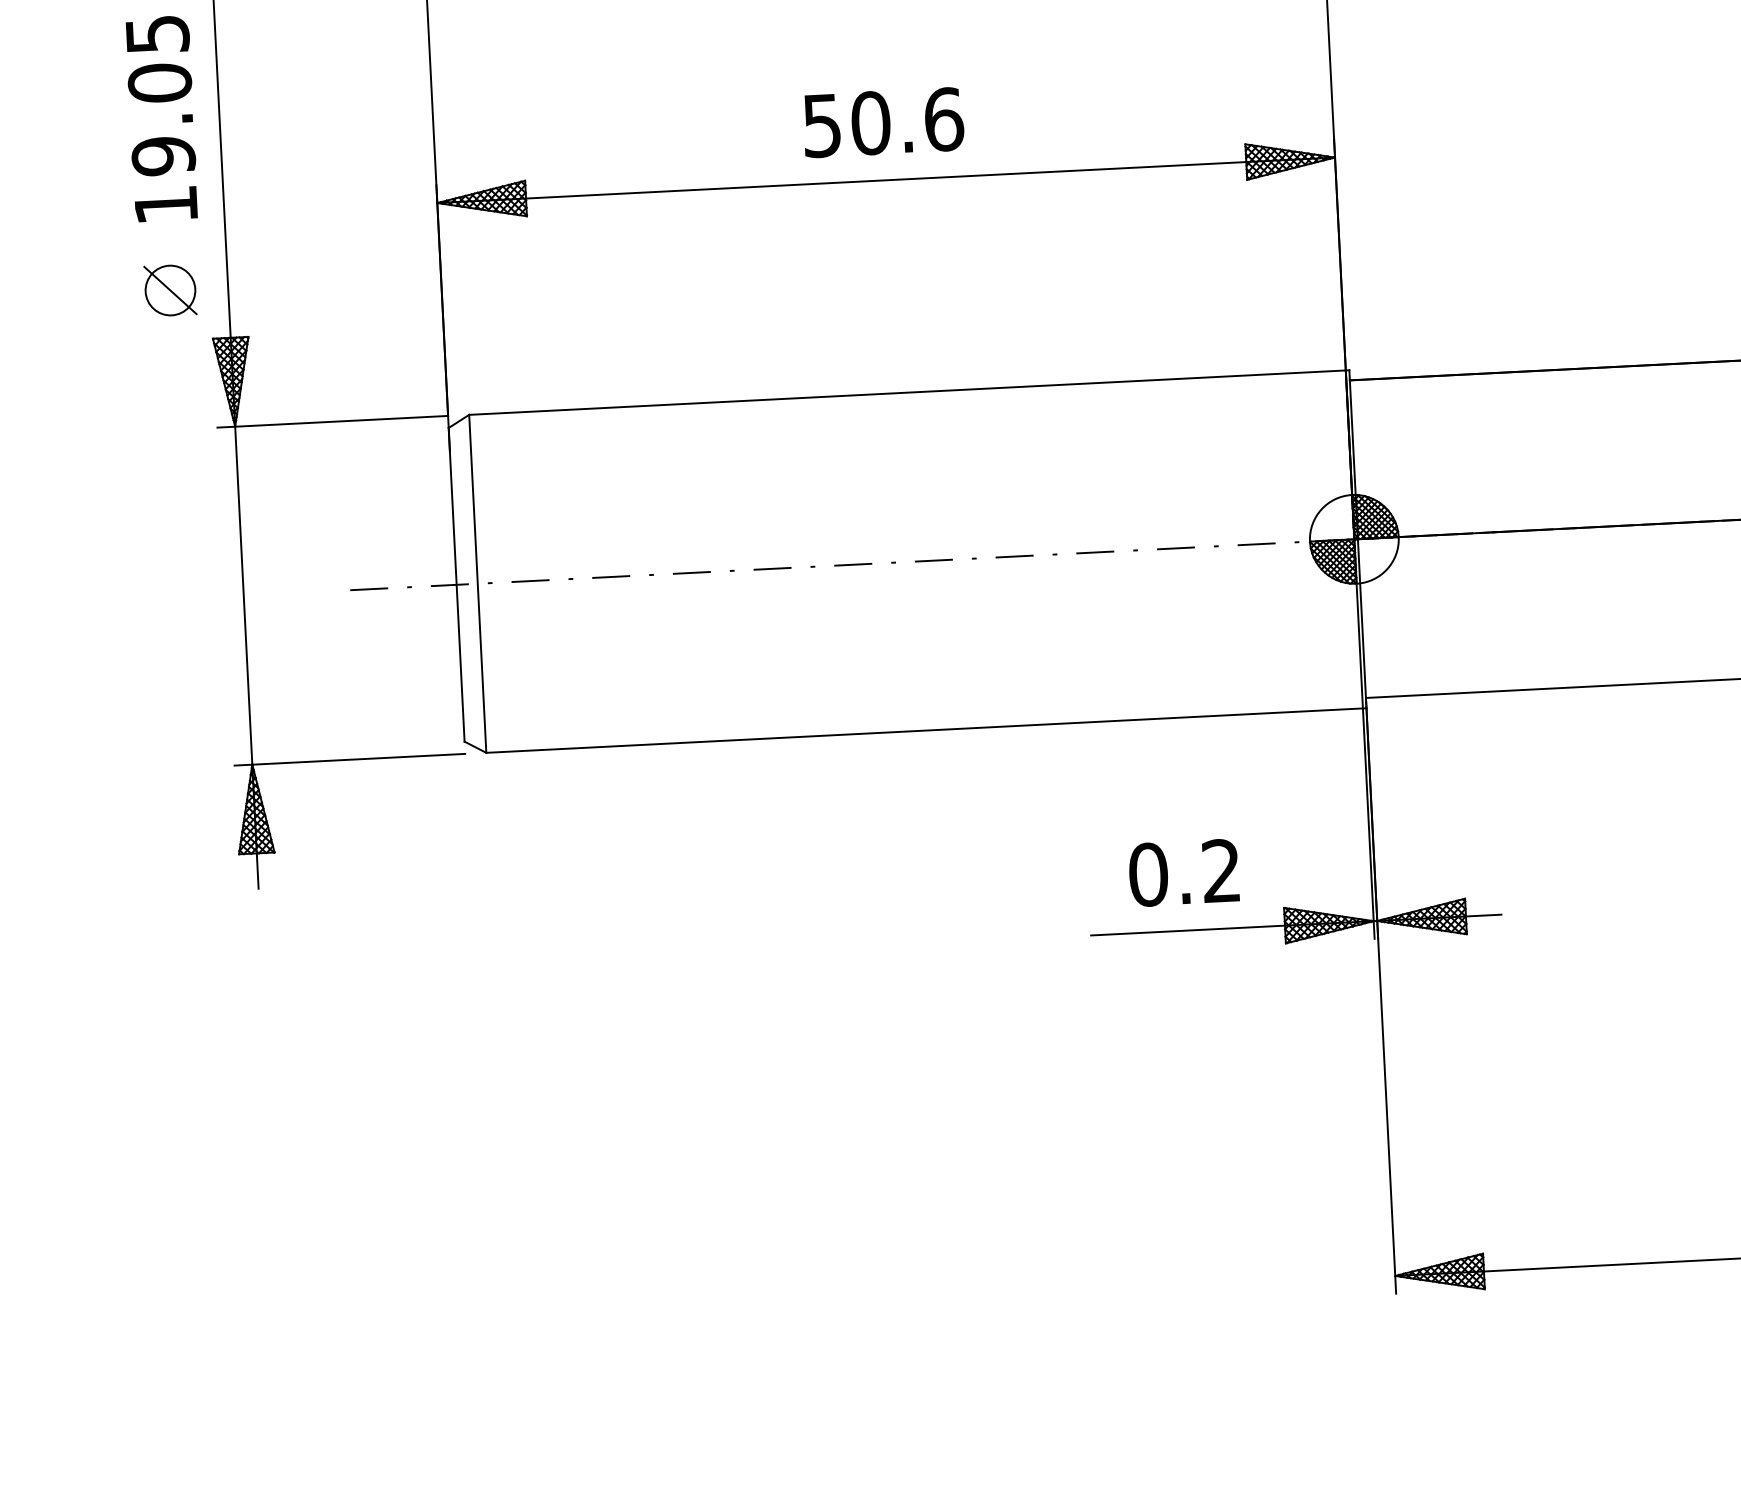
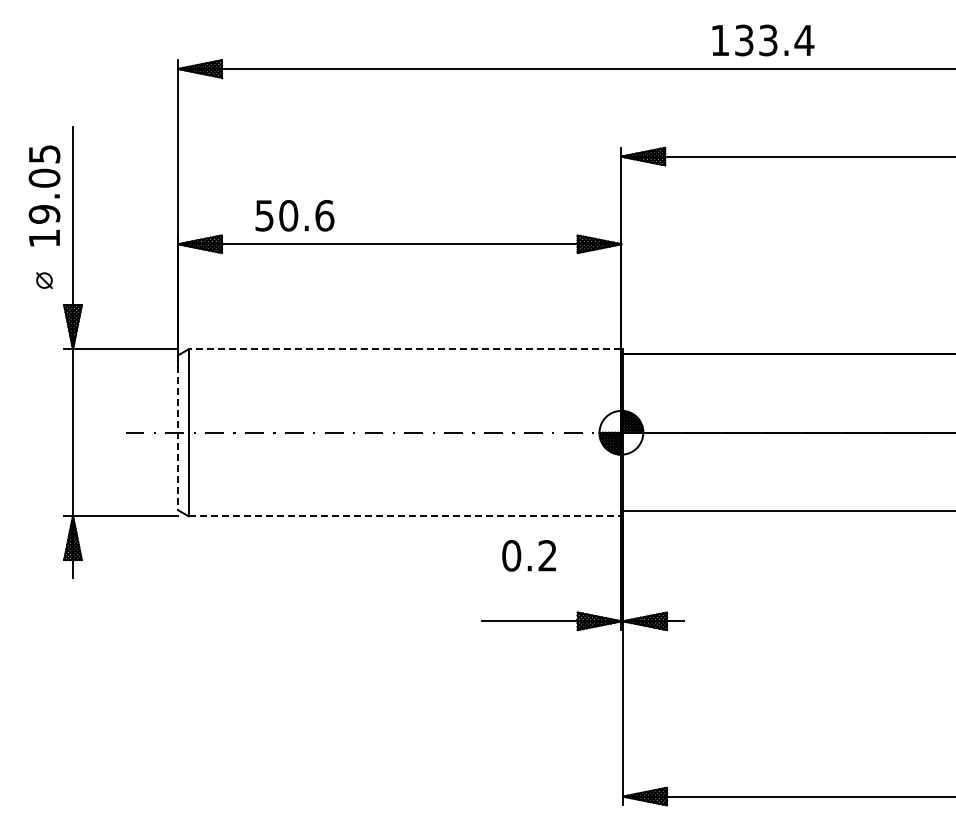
text: (882, 122) -> (294, 215), moved
part: (170, 290) -> (44, 280), size x0.6
line: (906, 392) -> (404, 349), solid -> dashed
line: (457, 586) -> (178, 433), solid -> dashed
line: (925, 731) -> (405, 516), solid -> dashed
text: (1182, 872) -> (528, 555), moved

